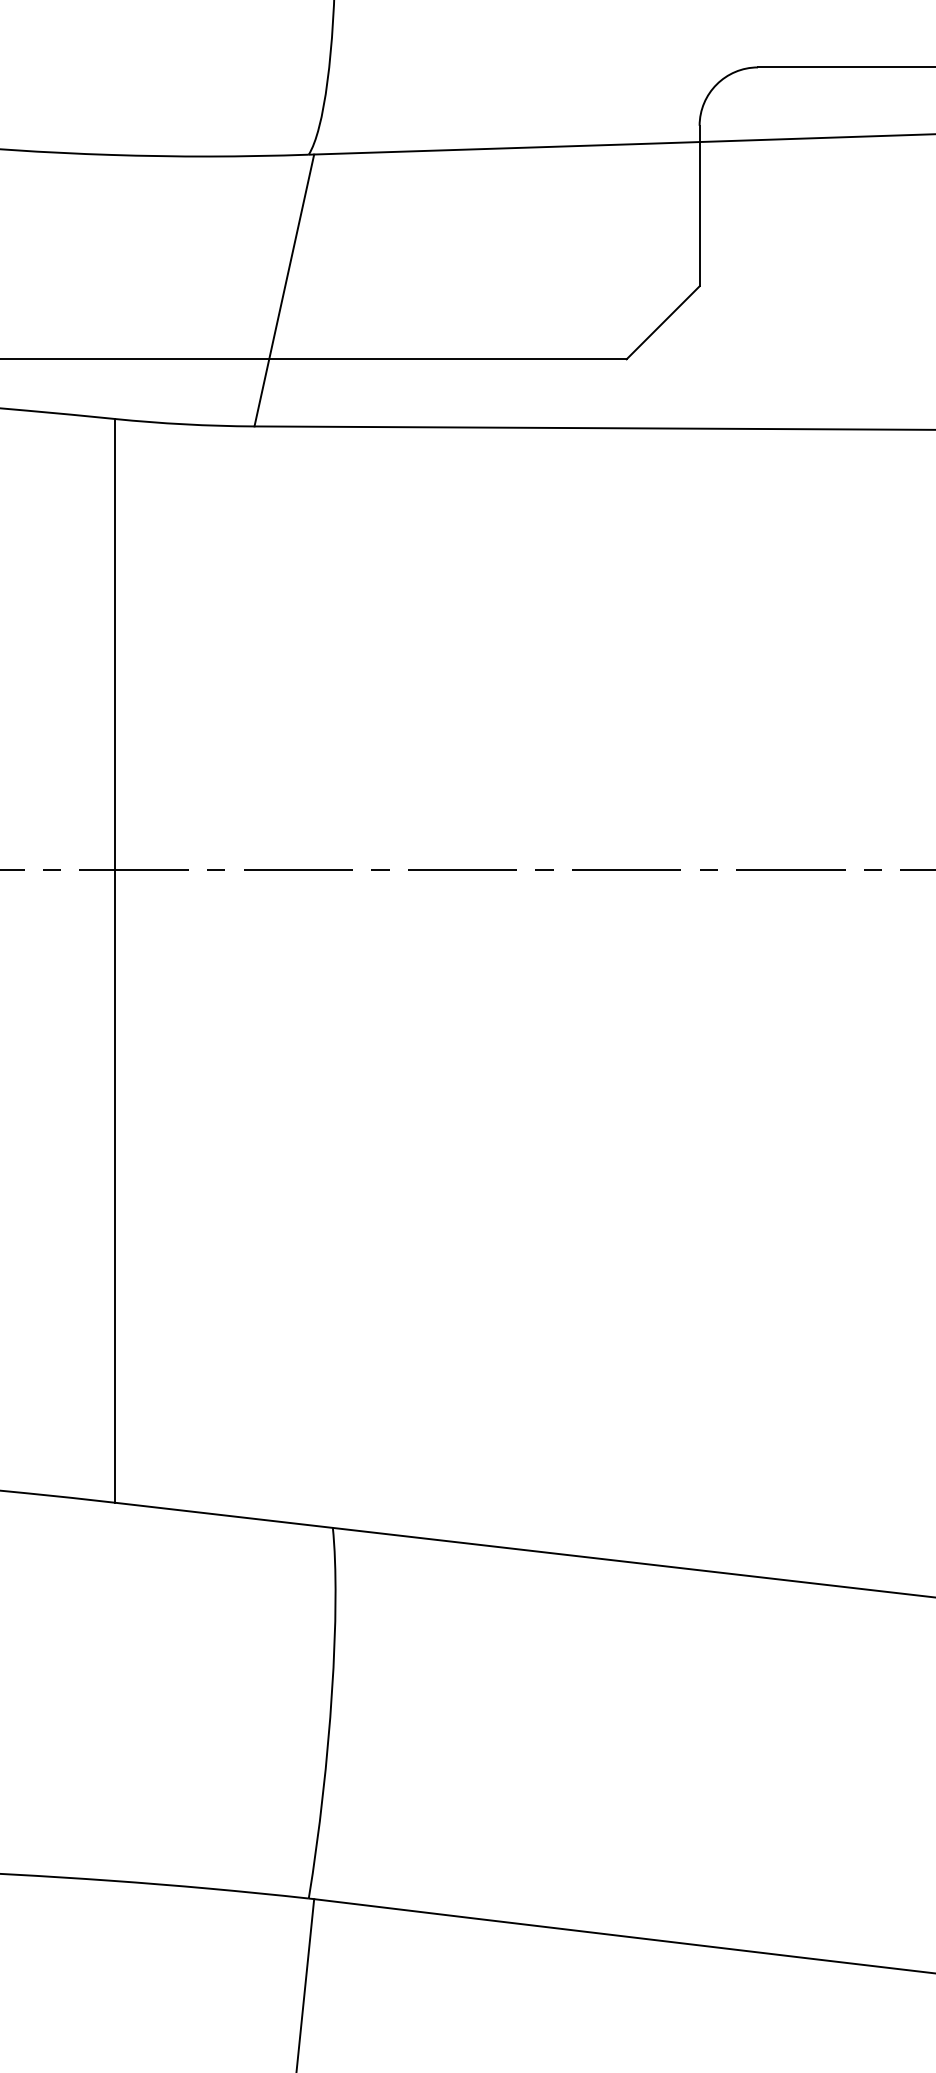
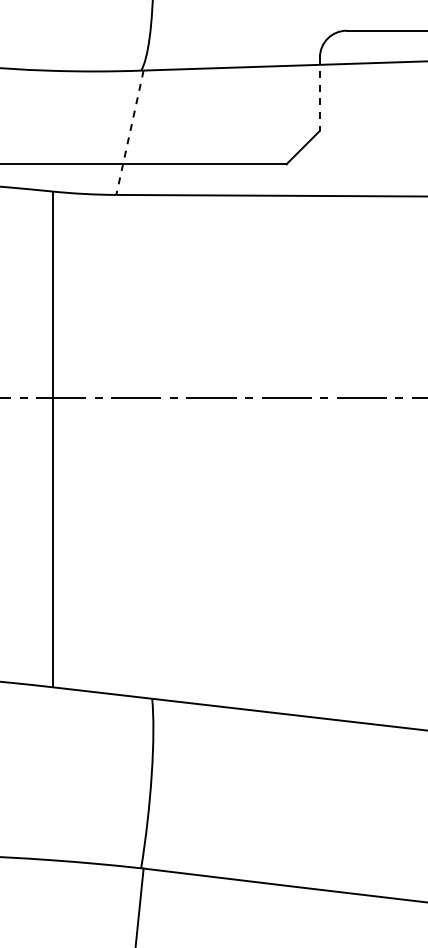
line: (698, 206) -> (319, 94), solid -> dashed
line: (283, 289) -> (129, 132), solid -> dashed

